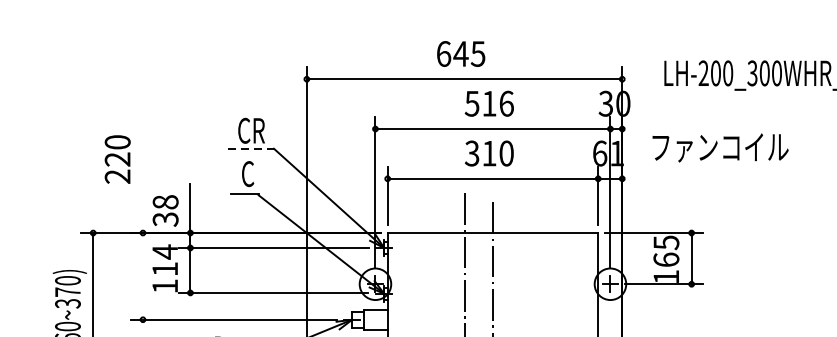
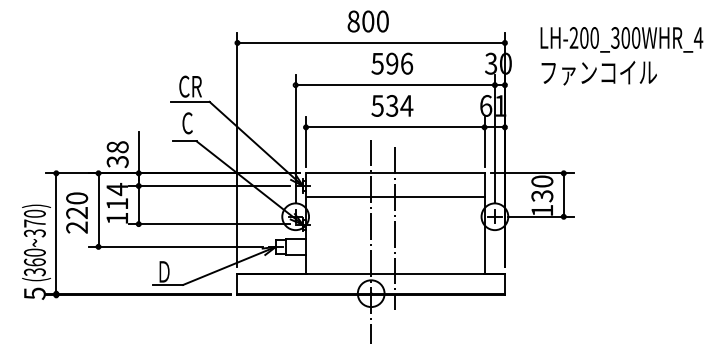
text: (460, 53) -> (367, 21), 645 -> 800
text: (489, 103) -> (392, 63), 516 -> 596
line: (251, 148) -> (190, 101), dashed -> solid
text: (719, 148) -> (598, 73), moved
text: (489, 153) -> (392, 105), 310 -> 534
text: (118, 158) -> (77, 212), moved
text: (666, 250) -> (542, 188), 165 -> 130
line: (493, 260) -> (395, 196), added
line: (142, 275) -> (98, 209), added

